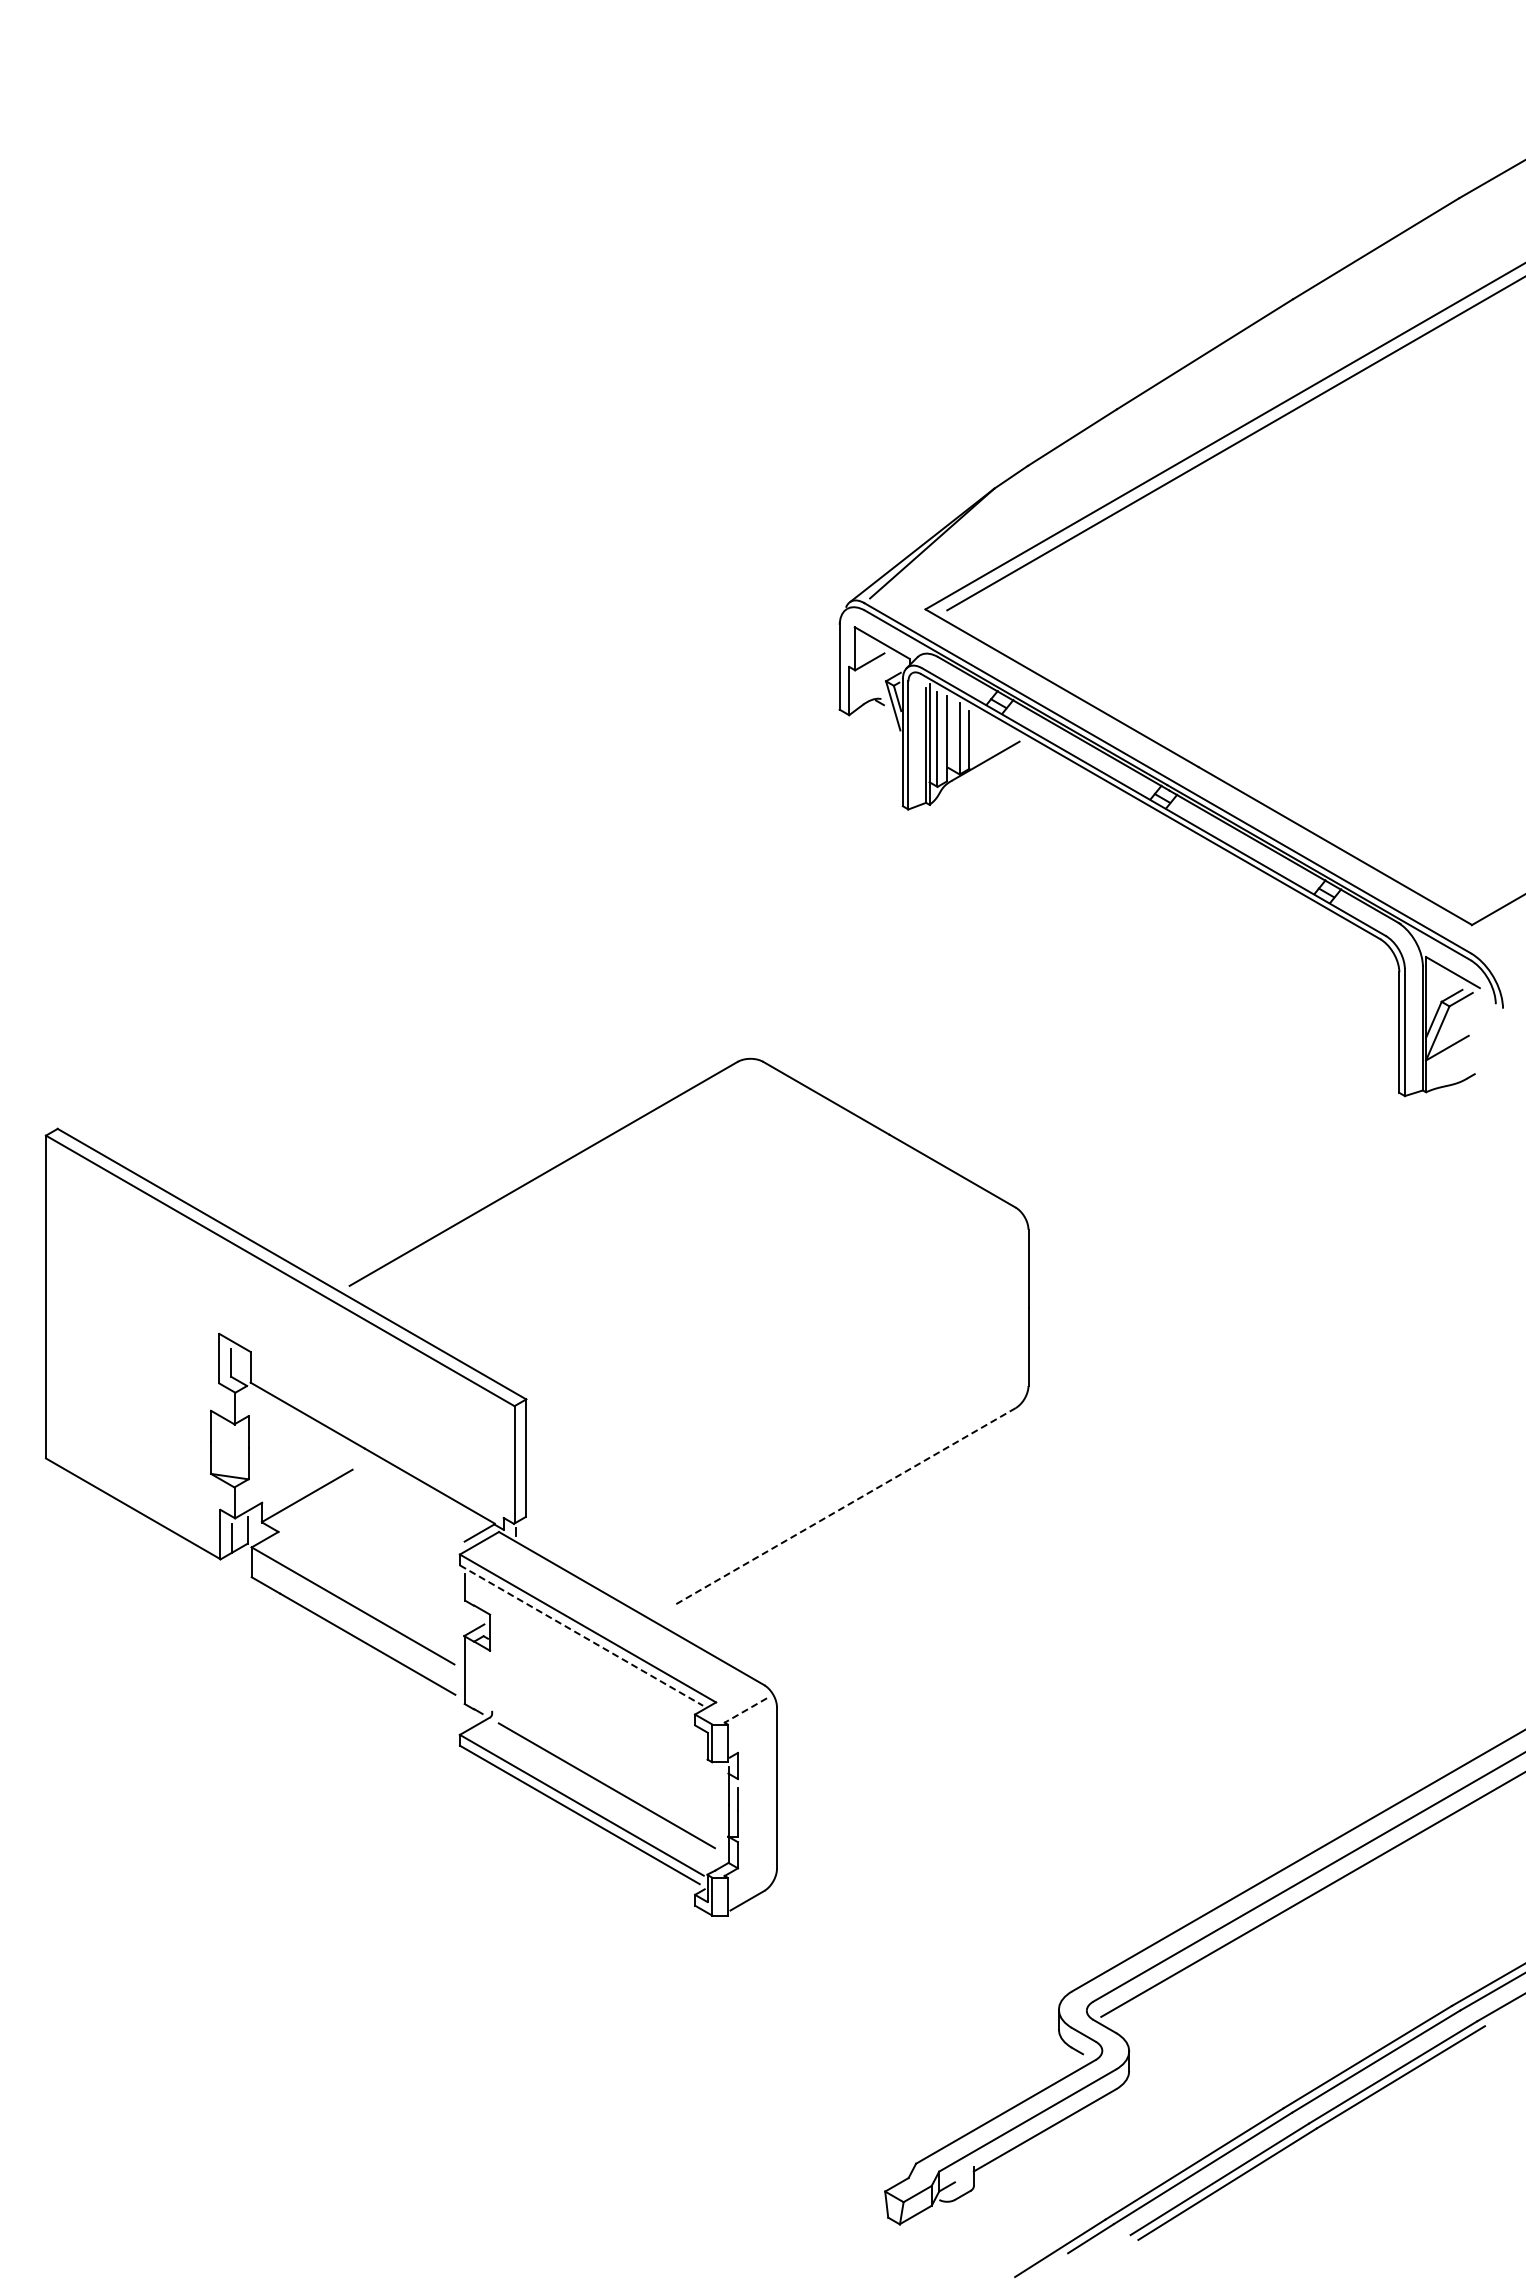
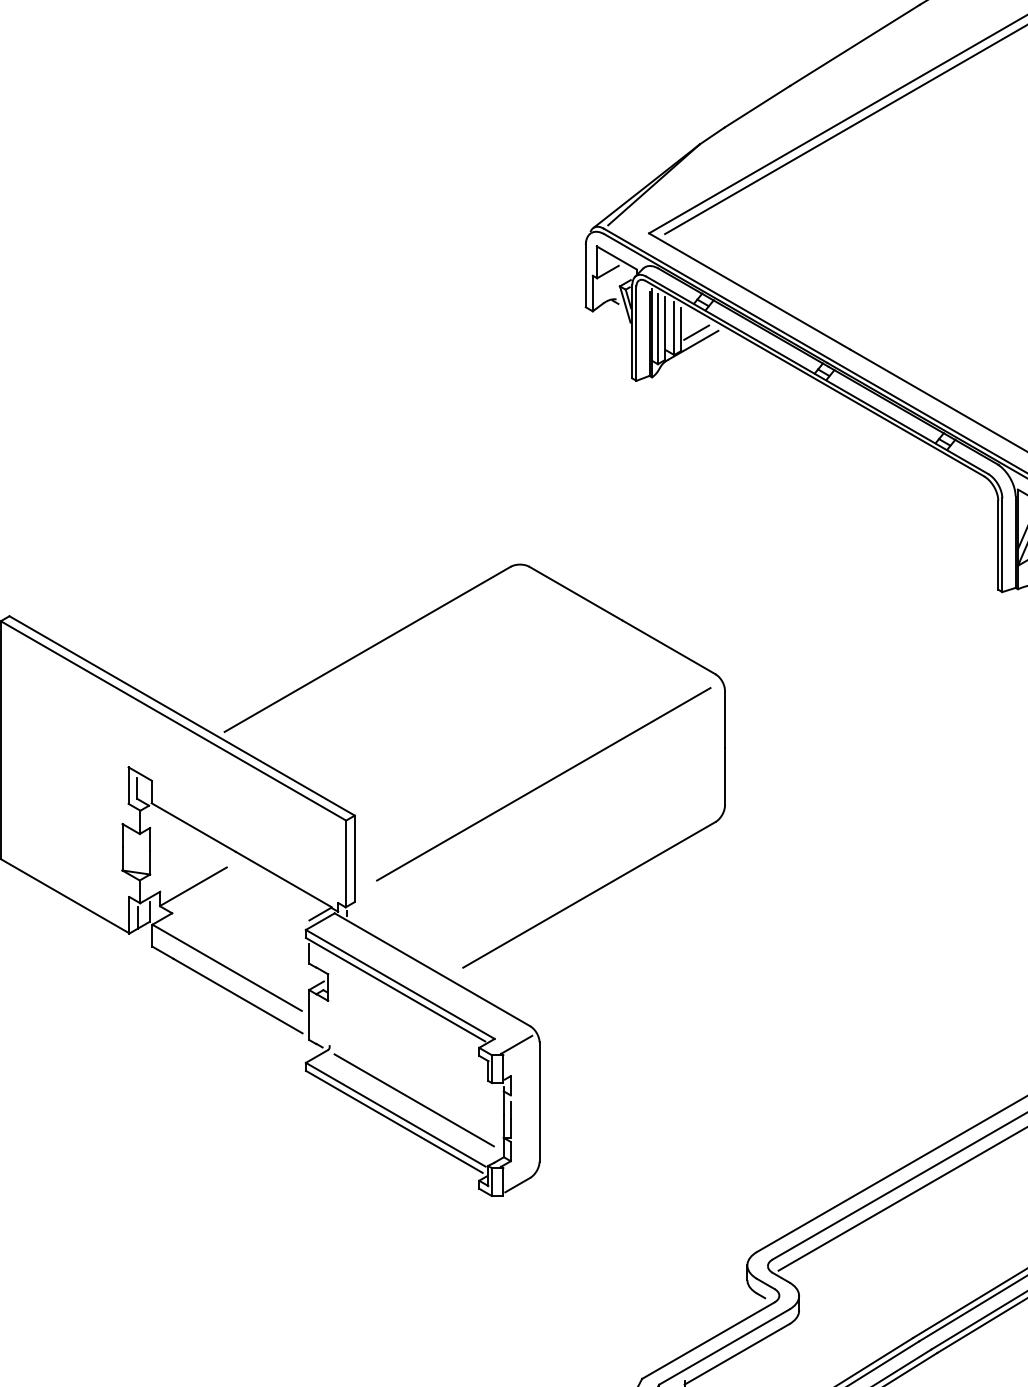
line: (989, 743) -> (696, 332), added
line: (782, 1356) -> (543, 783), added
line: (844, 1506) -> (589, 894), dashed -> solid
line: (581, 1635) -> (395, 989), dashed -> solid
line: (745, 1710) -> (516, 1044), dashed -> solid

